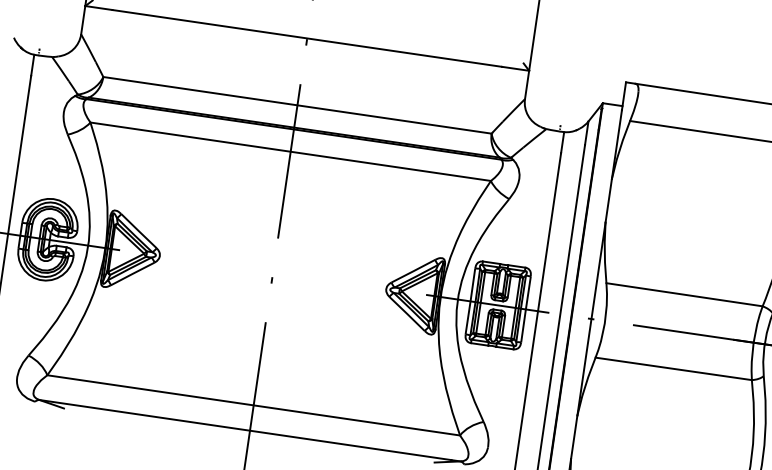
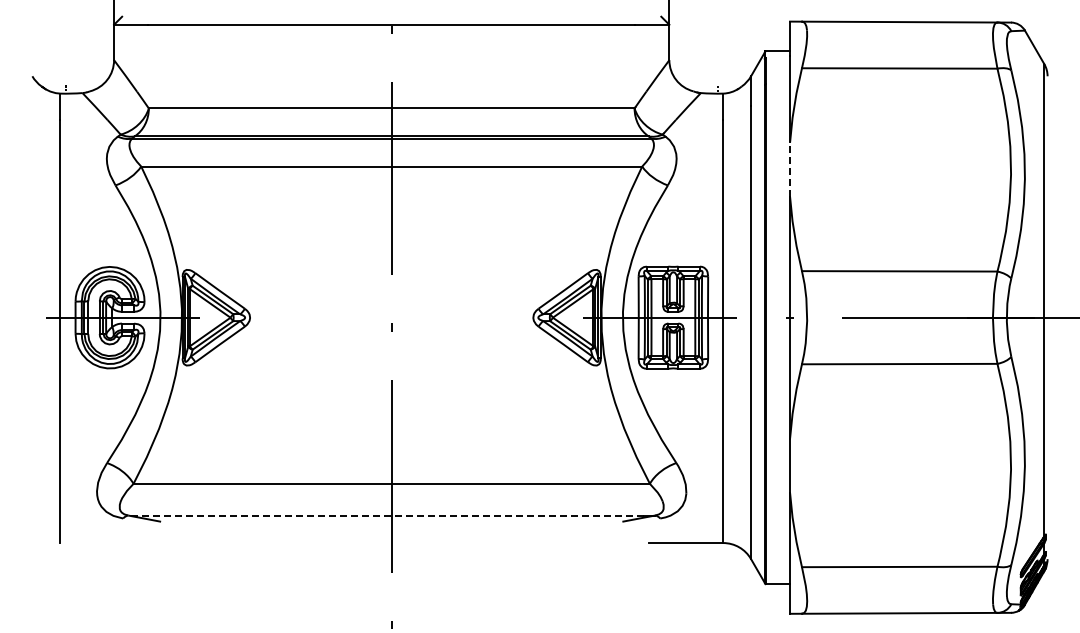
line: (609, 200) -> (790, 169), solid -> dashed
line: (245, 430) -> (386, 515), solid -> dashed

